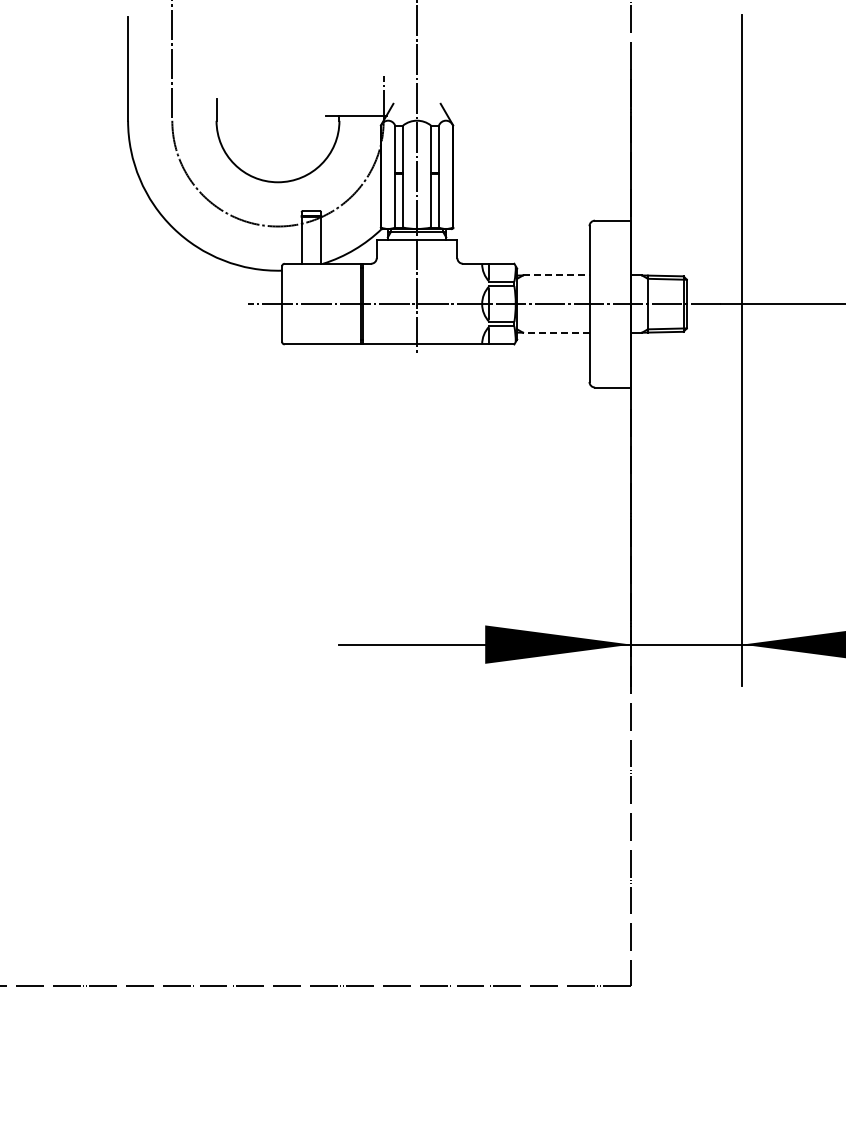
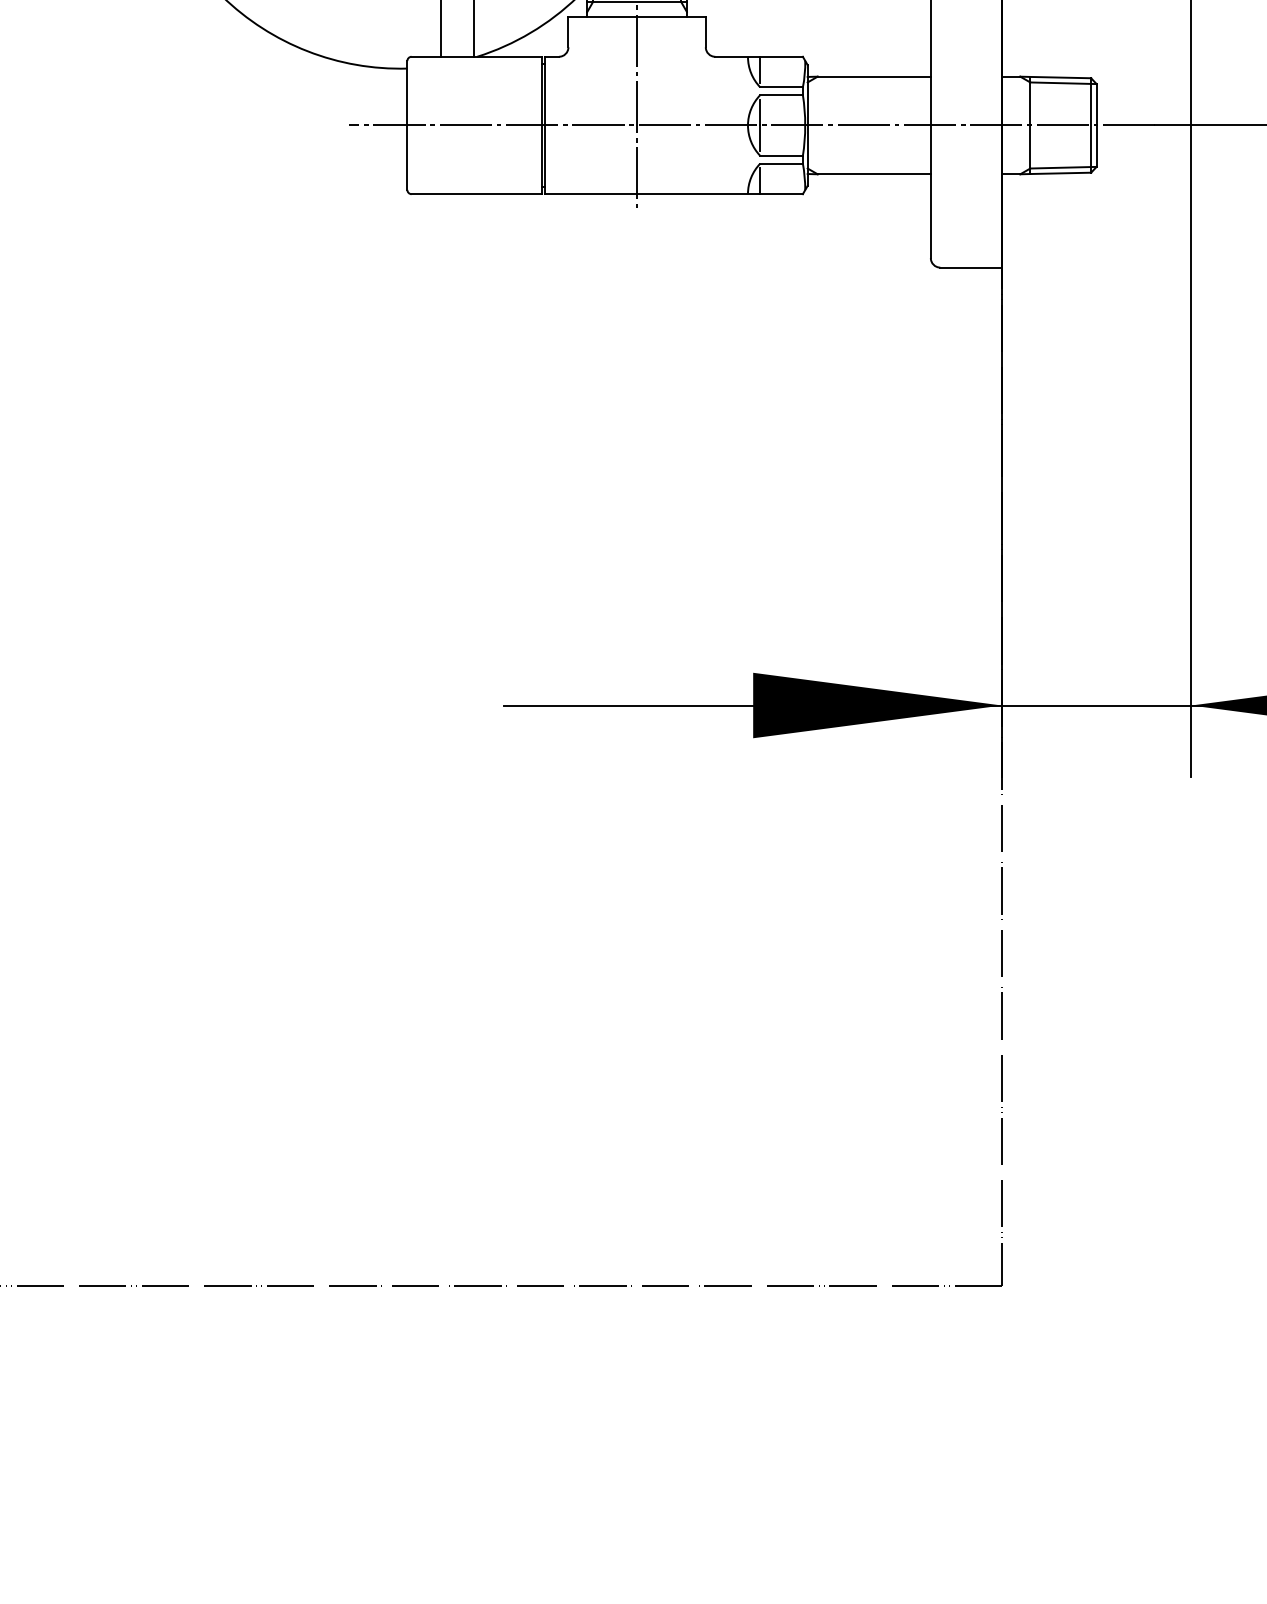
line: (556, 275) -> (874, 76), dashed -> solid
line: (555, 332) -> (872, 173), dashed -> solid

